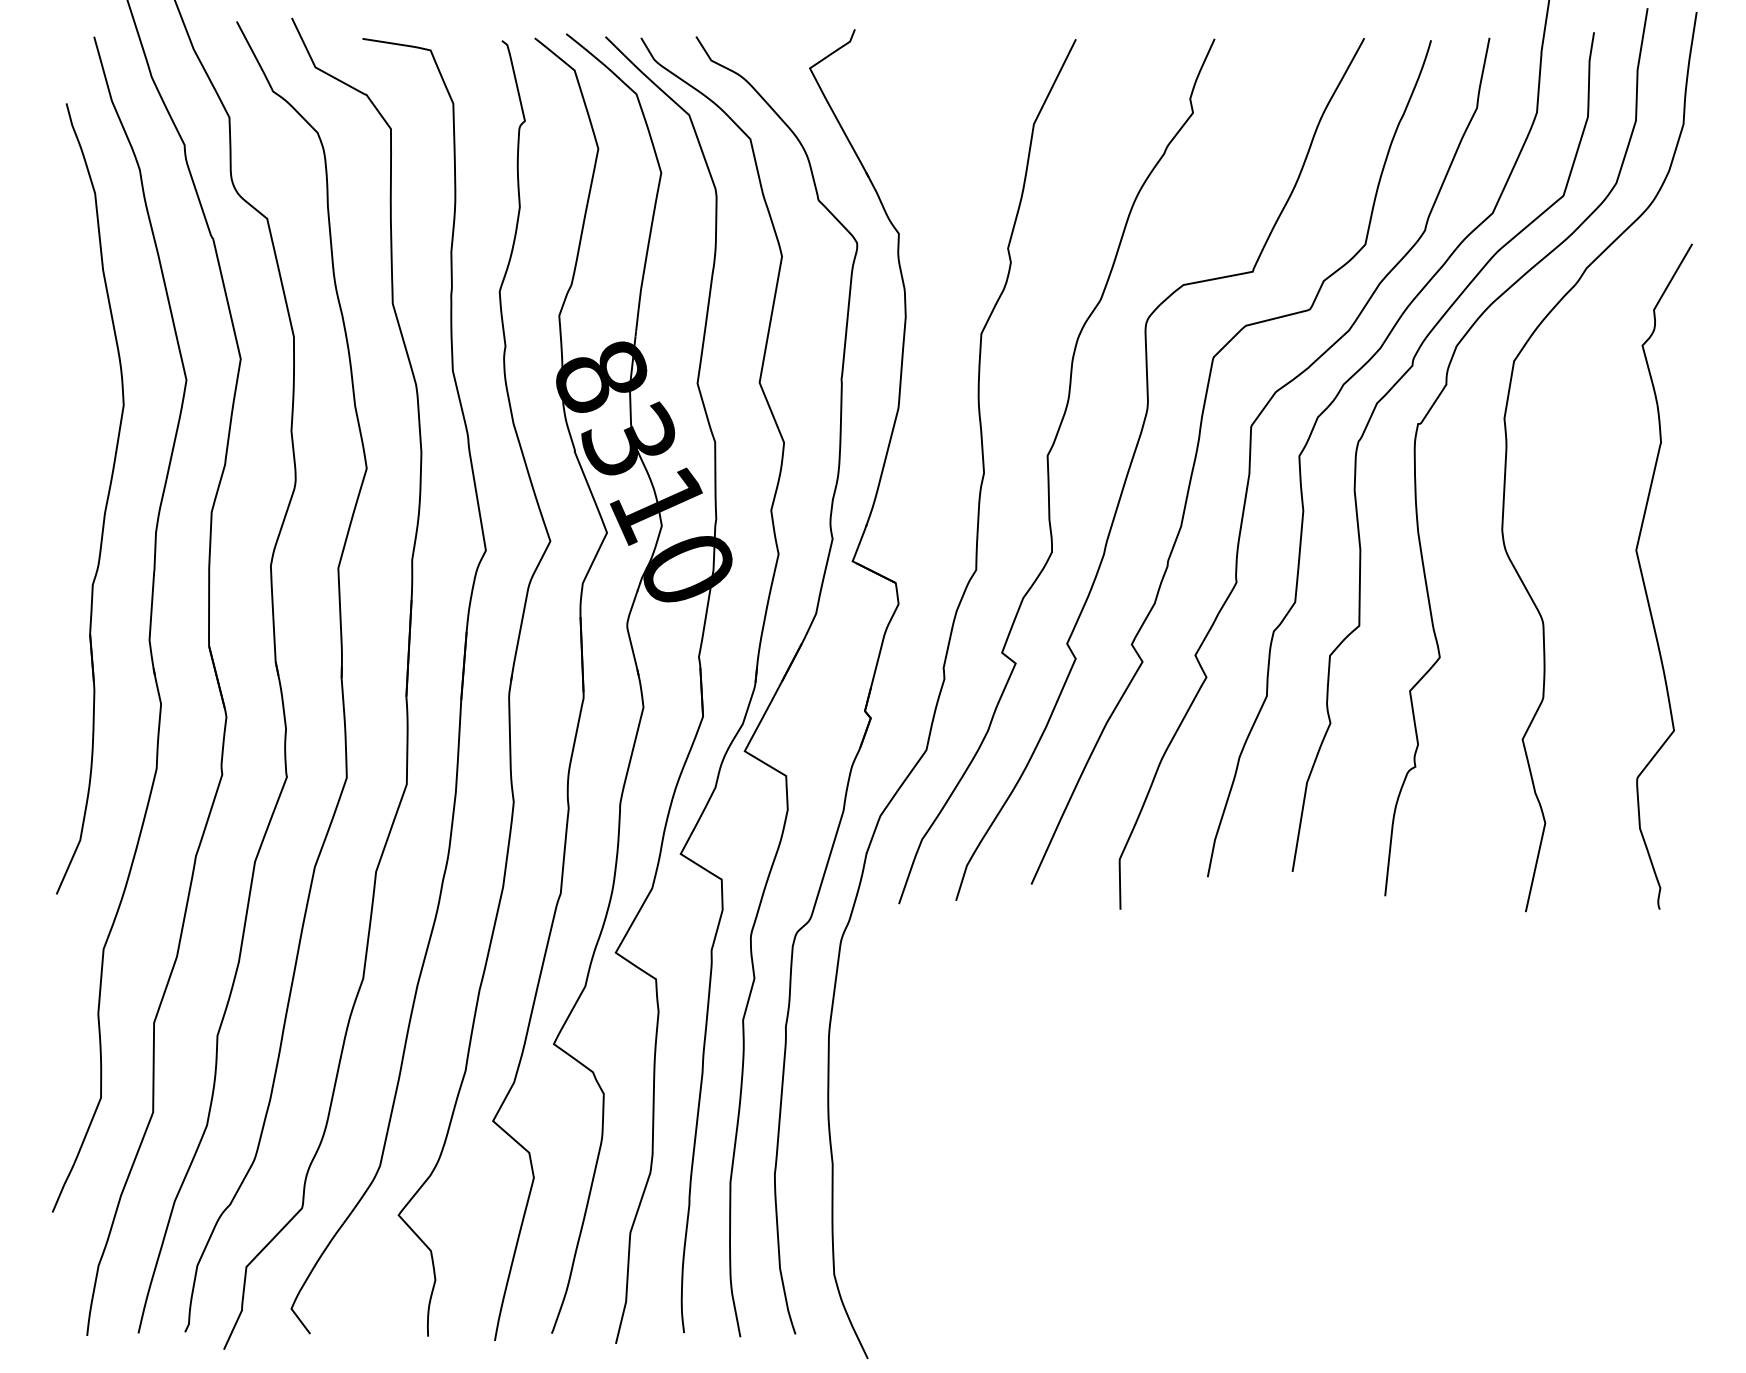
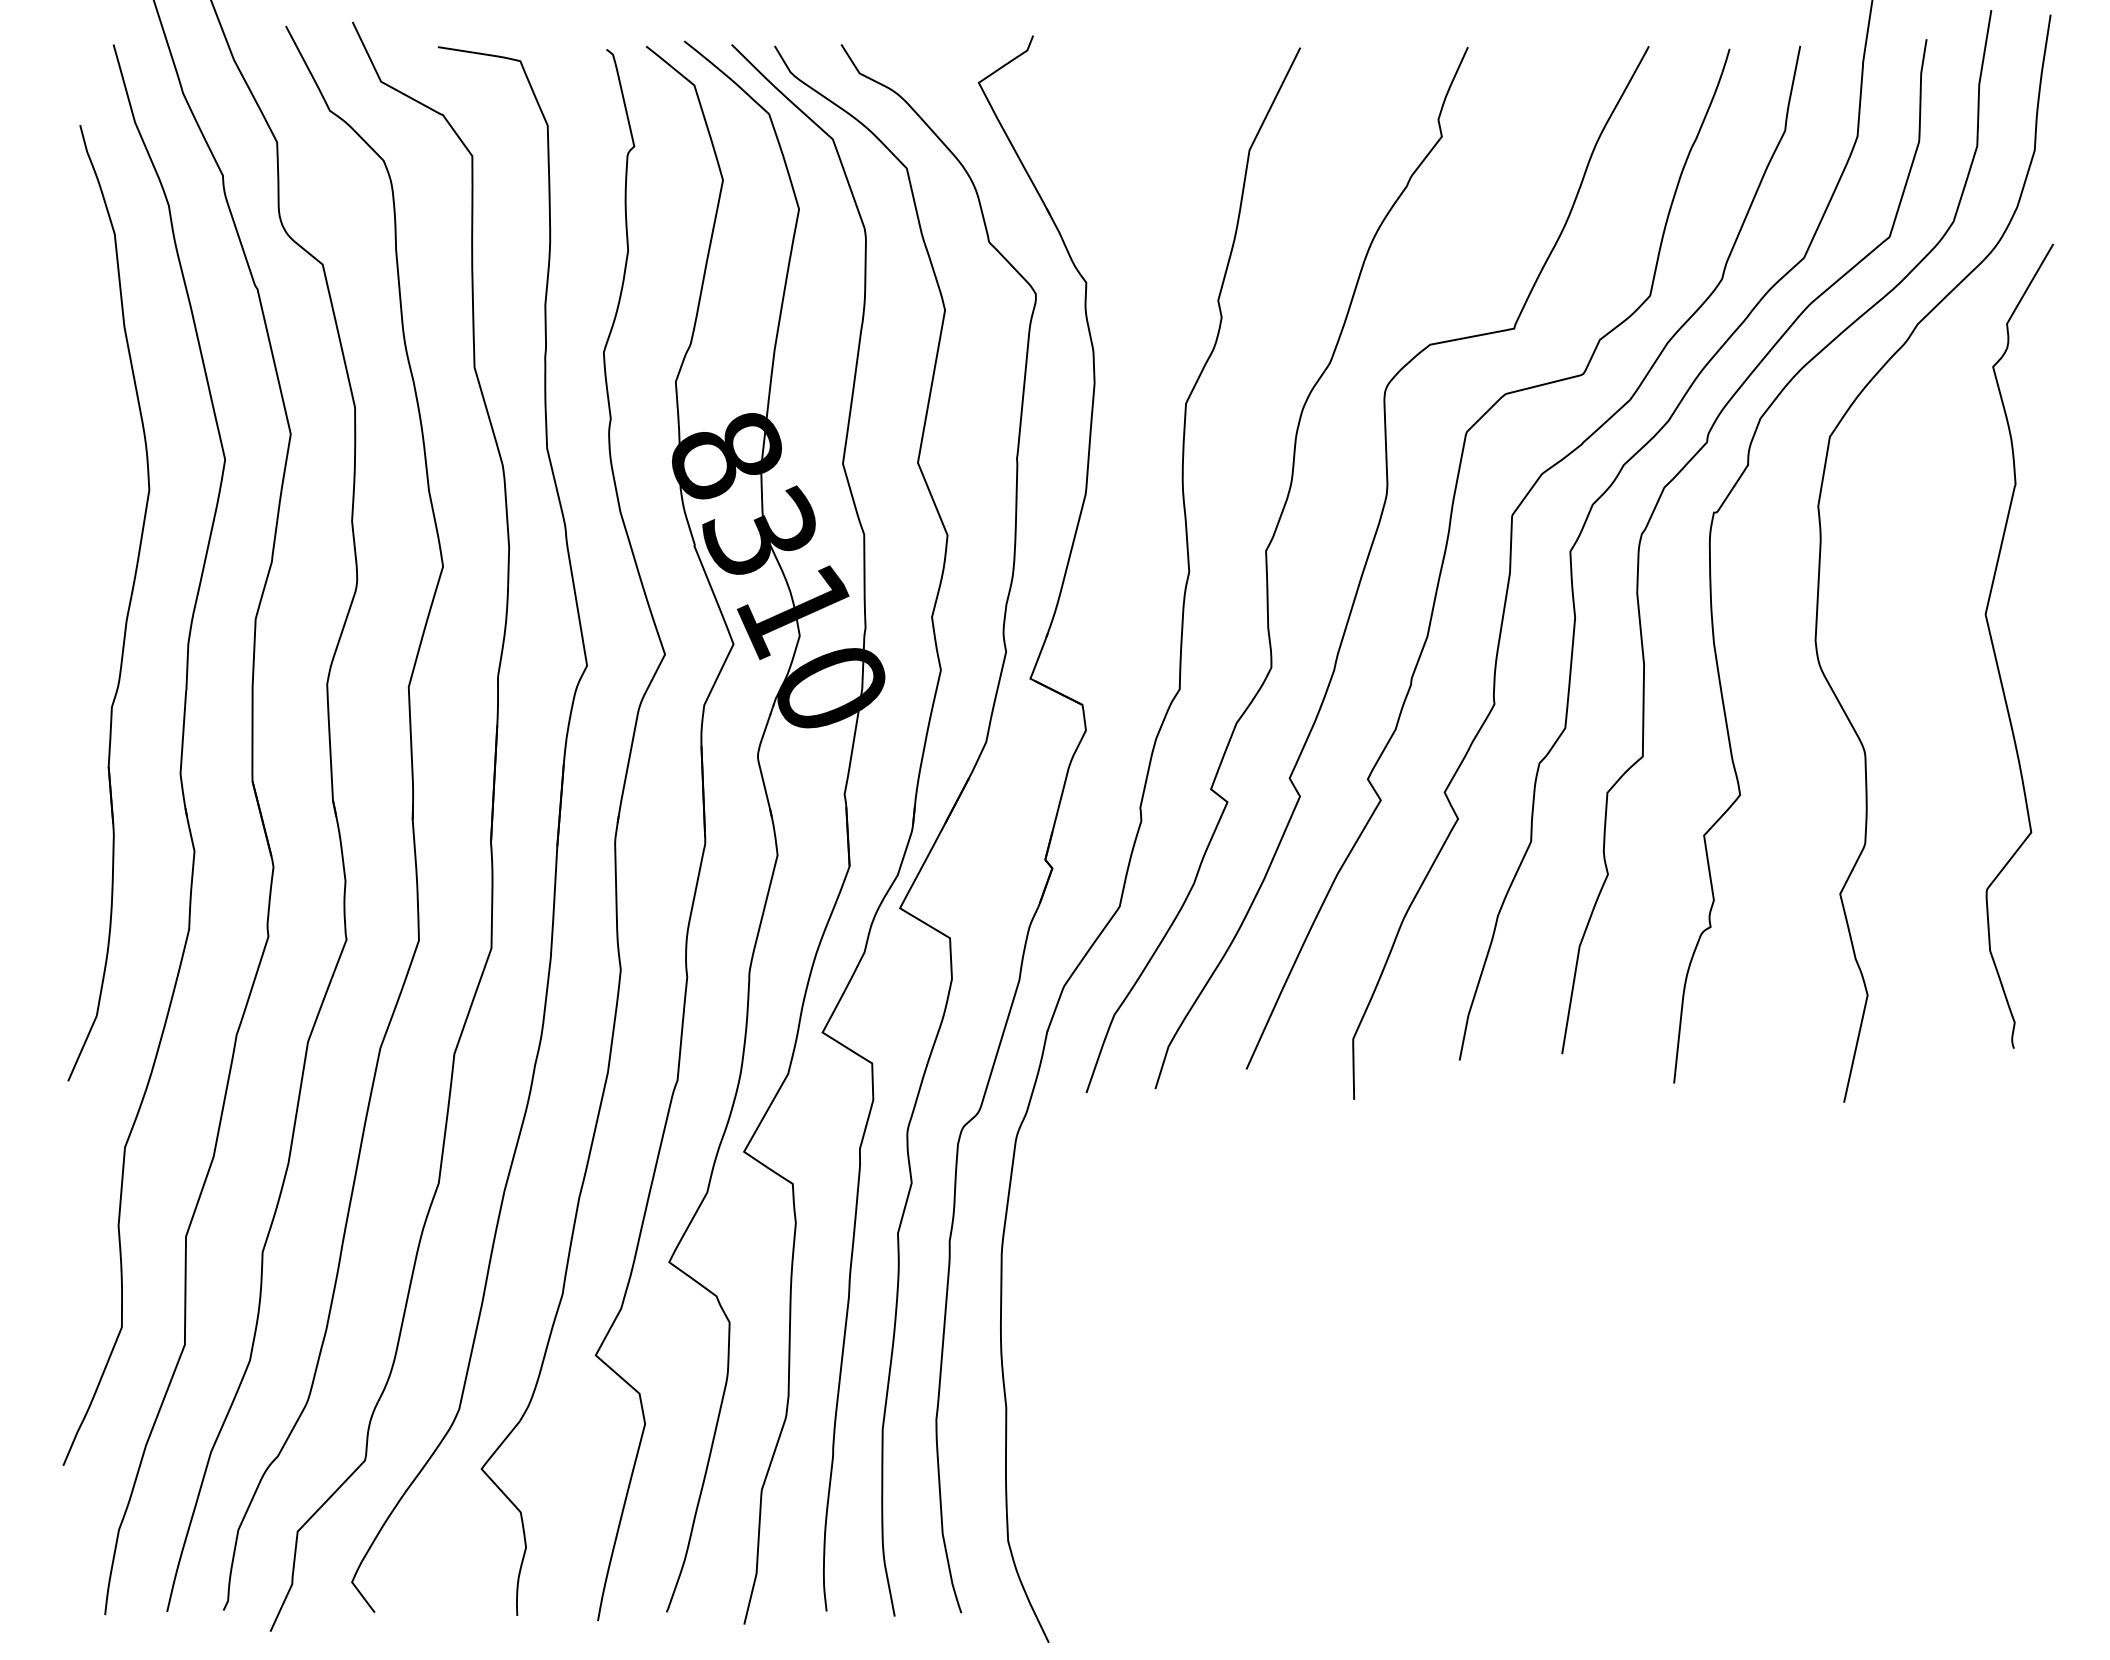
curve: (1644, 581) -> (1995, 651), moved

